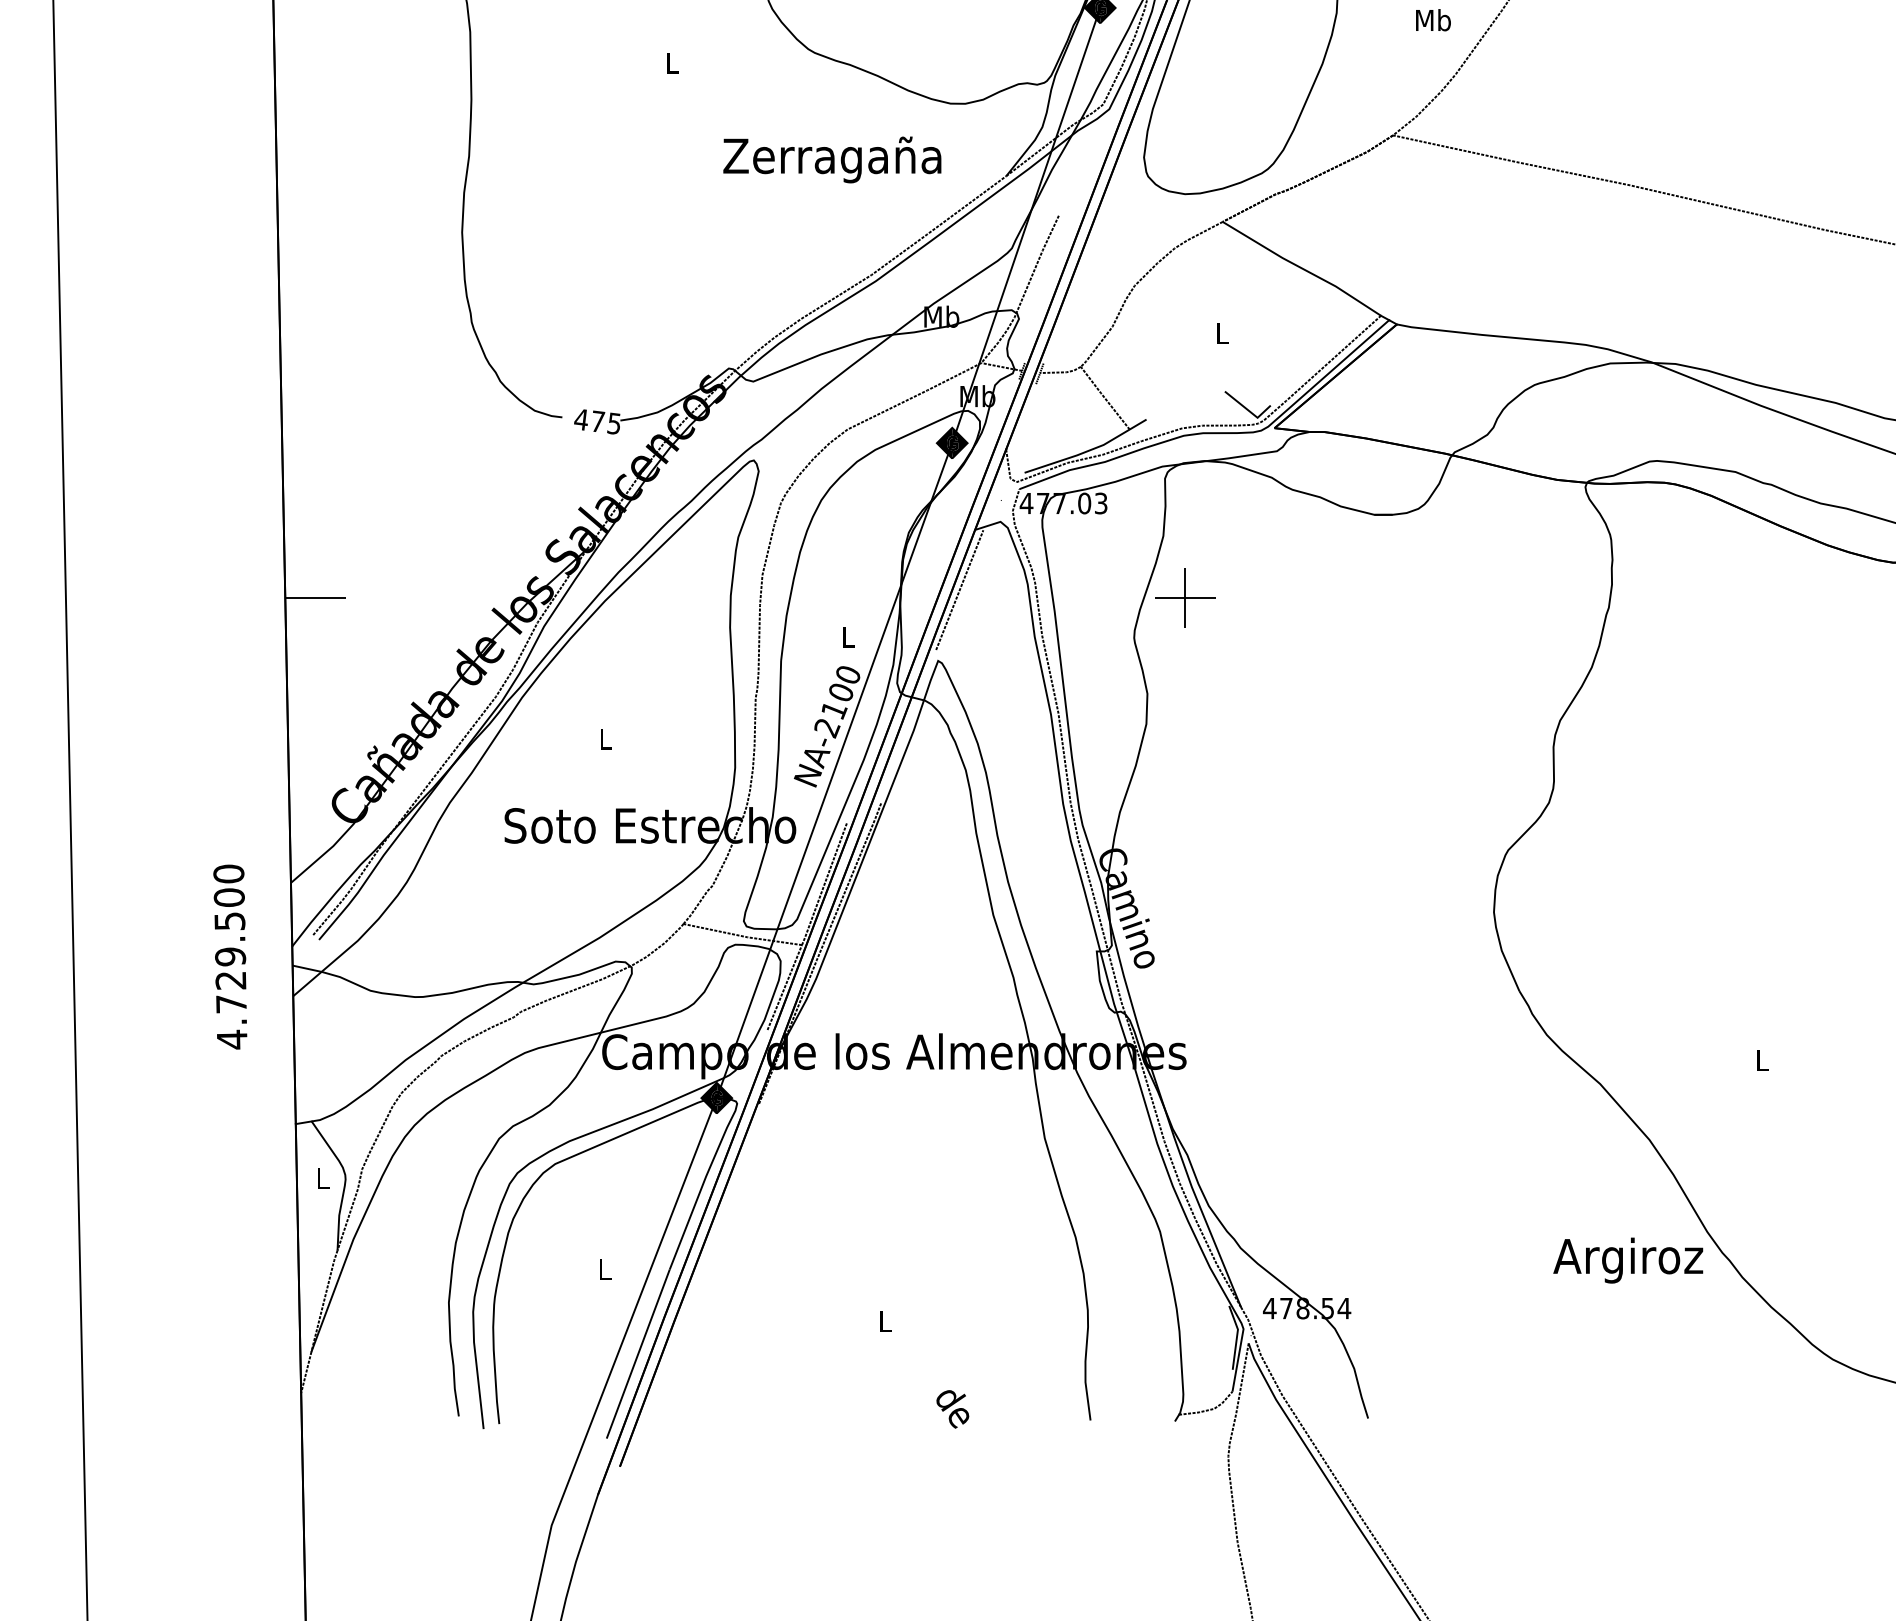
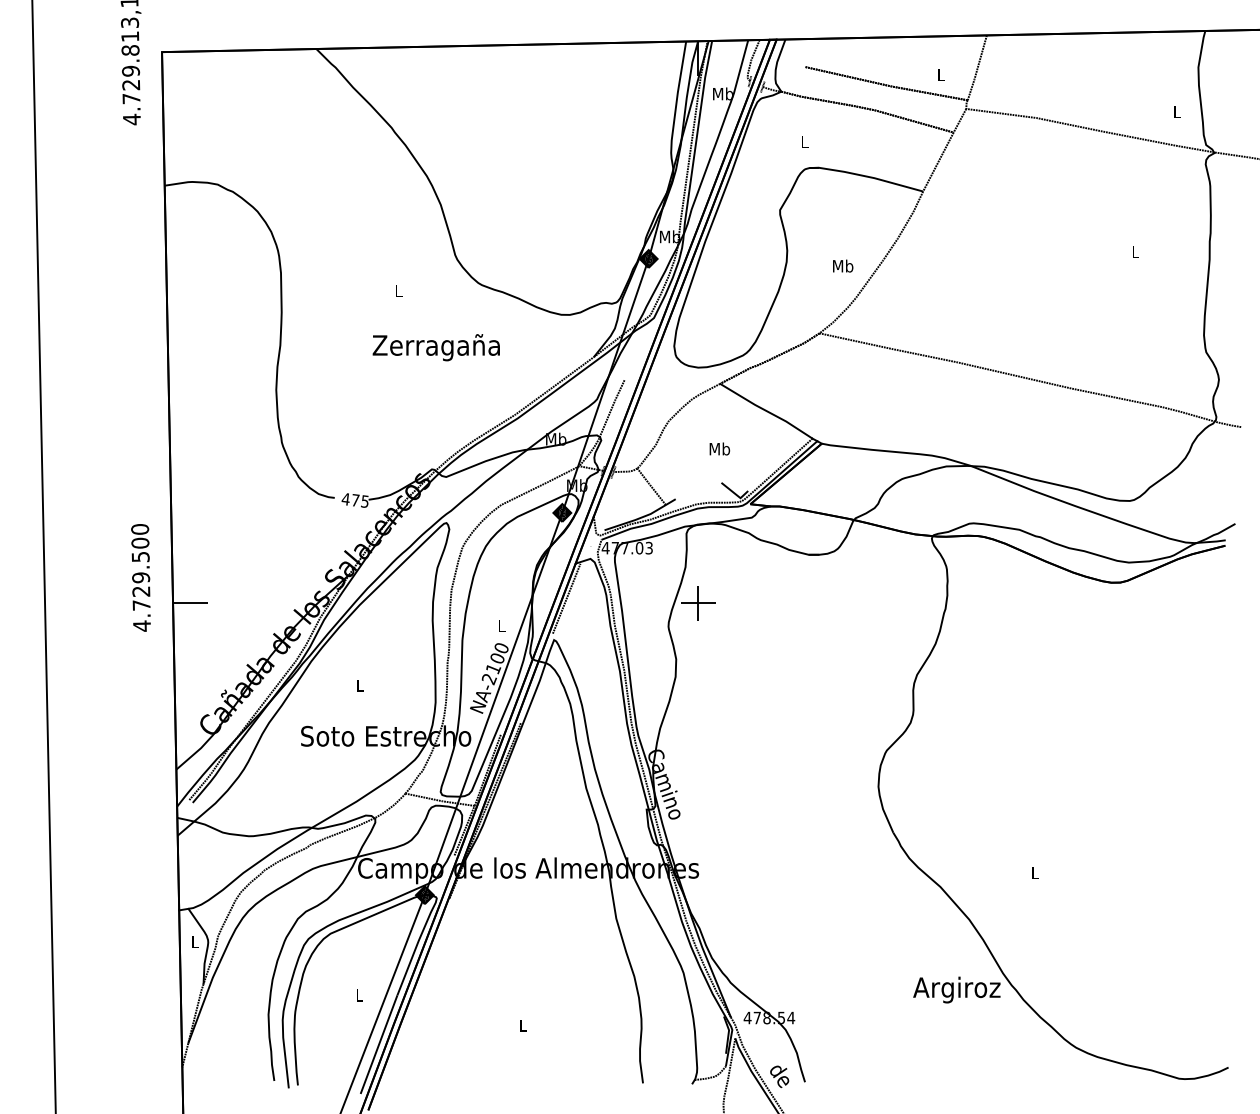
text: (830, 159) -> (435, 347), moved
text: (1221, 332) -> (719, 448), L -> Mb
text: (229, 956) -> (140, 577), moved
text: (952, 1408) -> (779, 1076), moved

